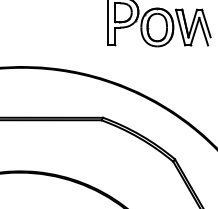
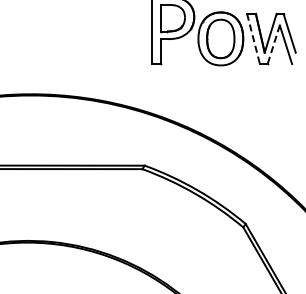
line: (180, 27) -> (253, 38), solid -> dashed
line: (194, 32) -> (273, 45), solid -> dashed

